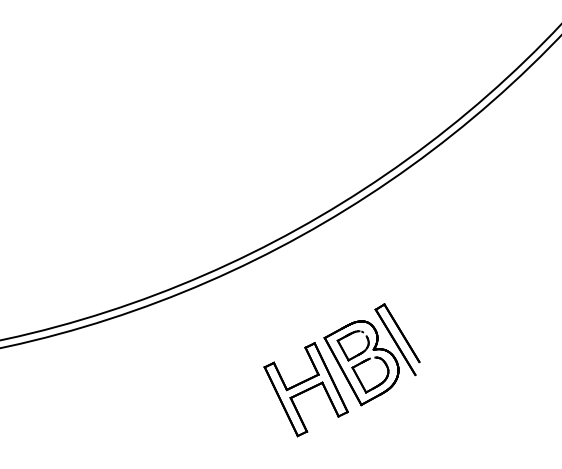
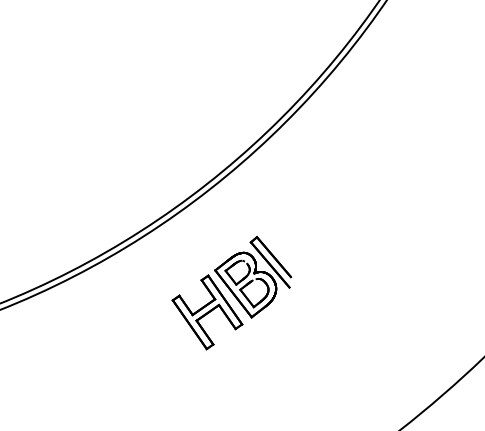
part: (340, 370) -> (231, 293), moved

